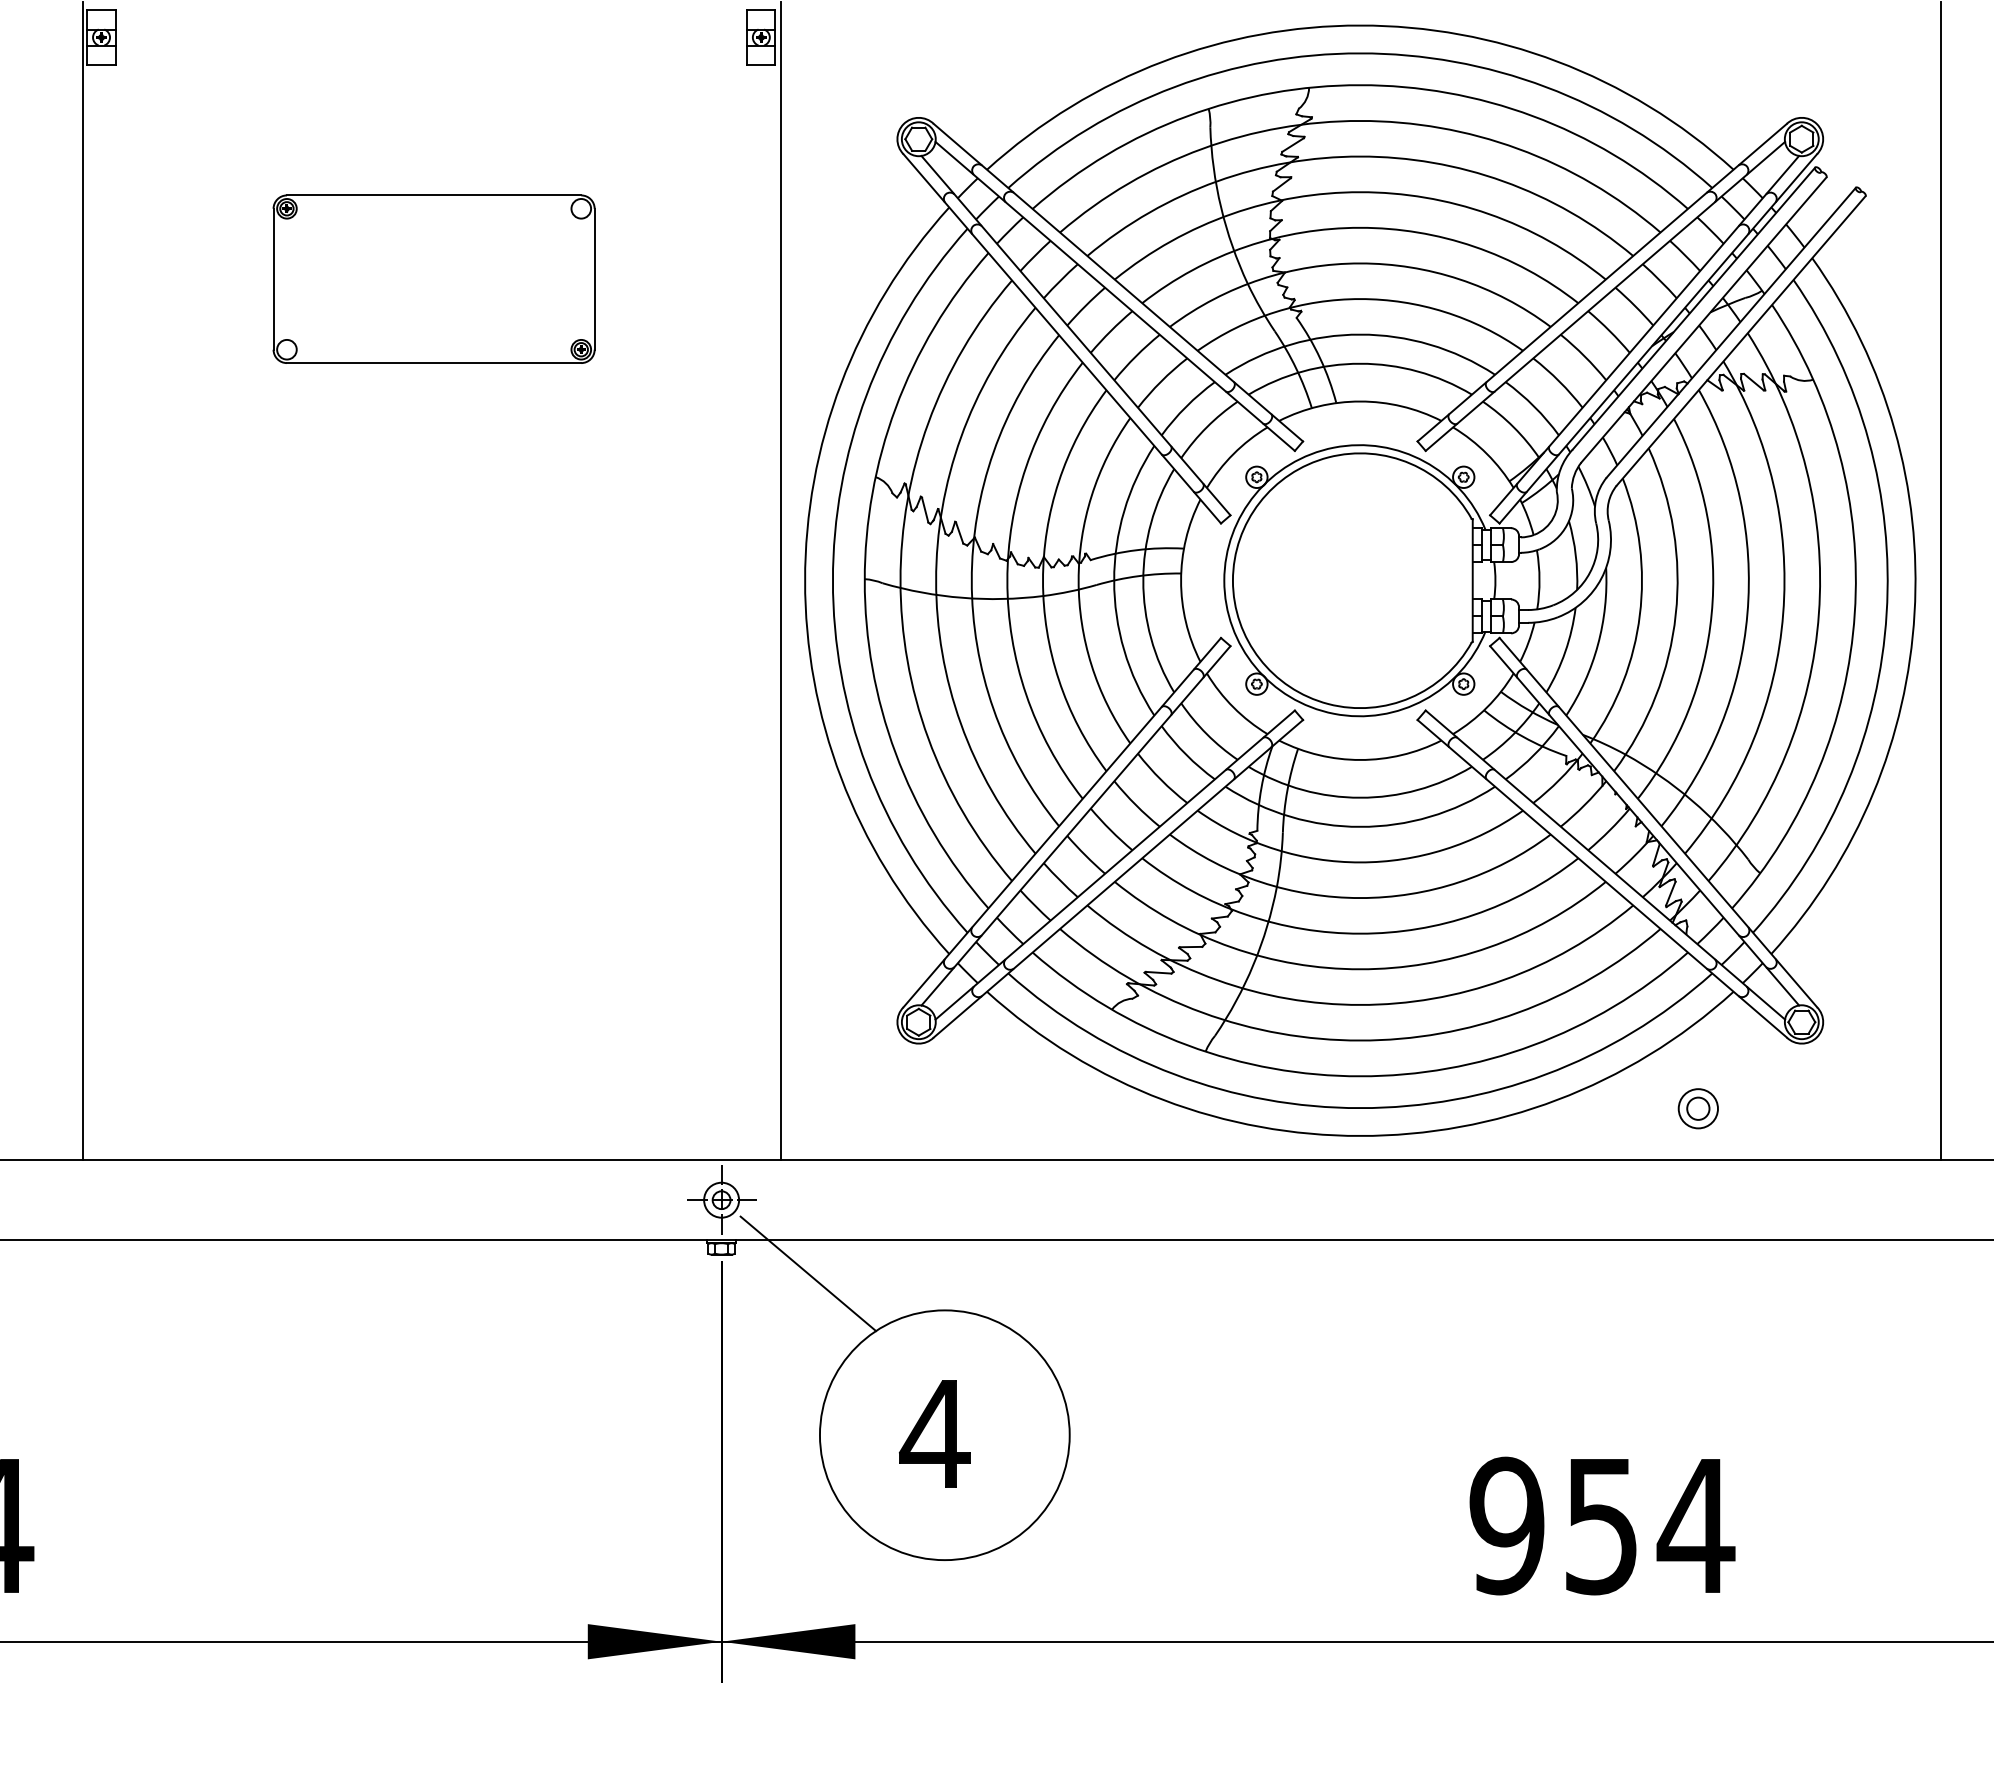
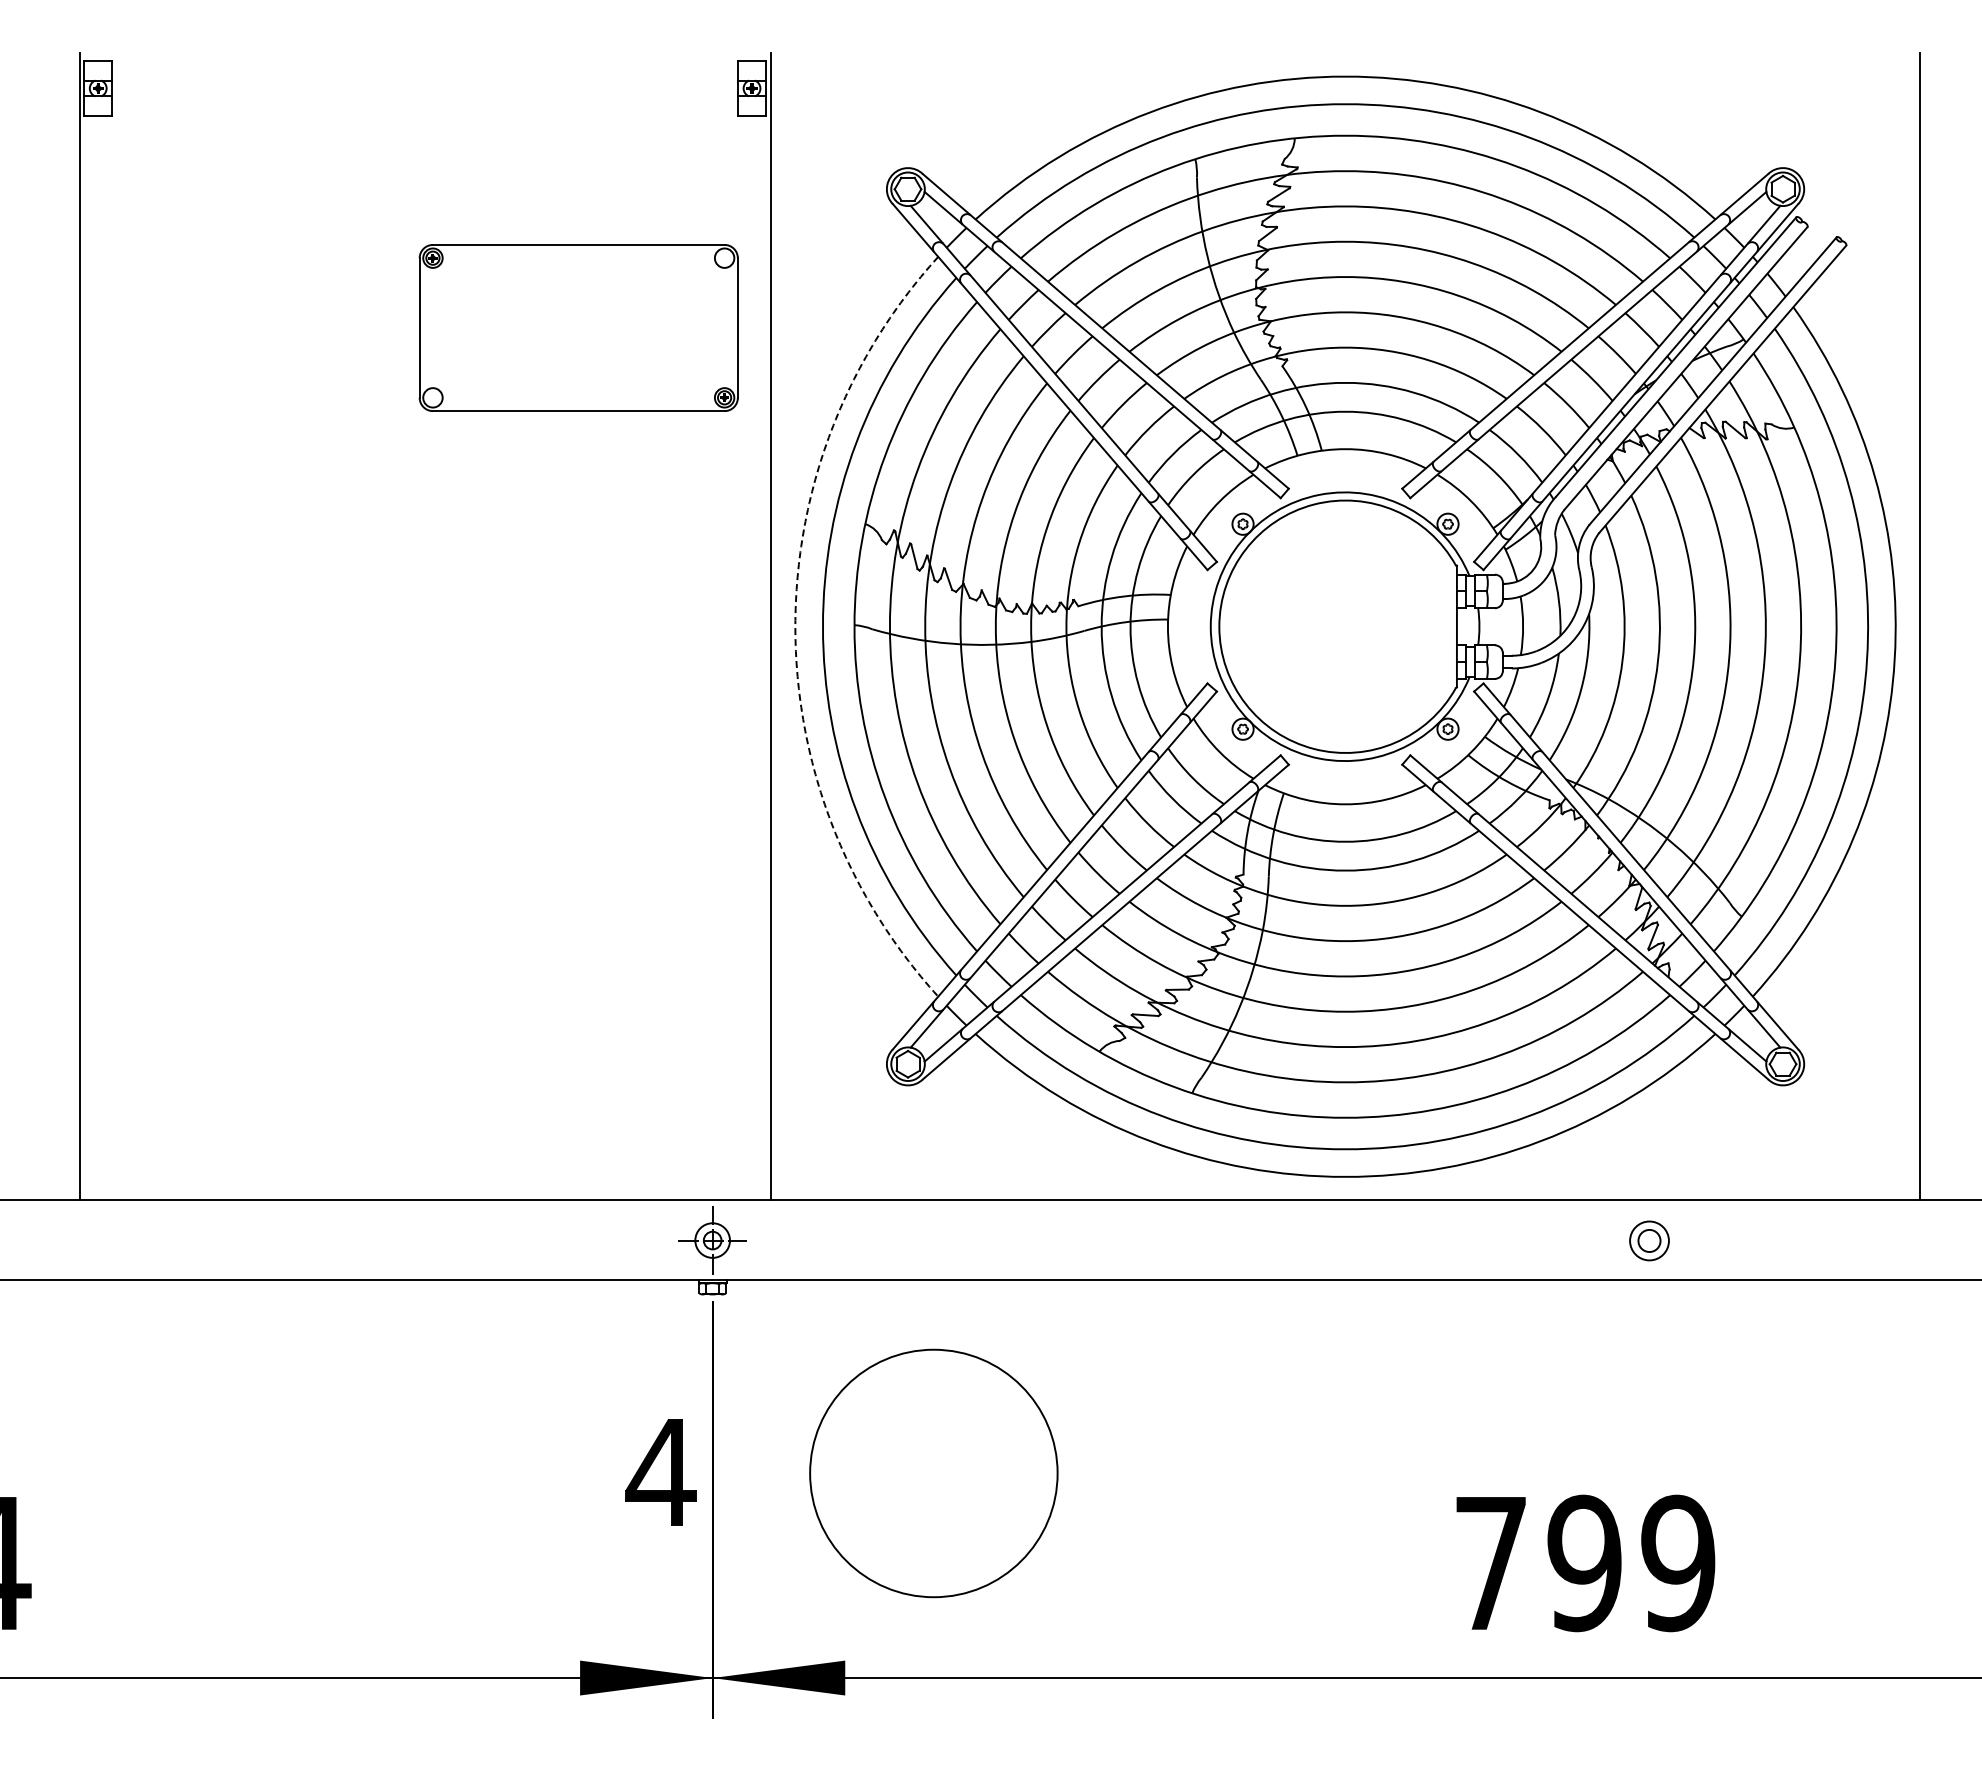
part: (433, 278) -> (578, 327), moved
arc: (805, 580) -> (795, 626), solid -> dashed
part: (1698, 1108) -> (1649, 1240), moved
line: (808, 1273) -> (798, 1313), removed
part: (934, 1434) -> (660, 1472), moved
text: (1602, 1526) -> (1585, 1563), 954 -> 799

